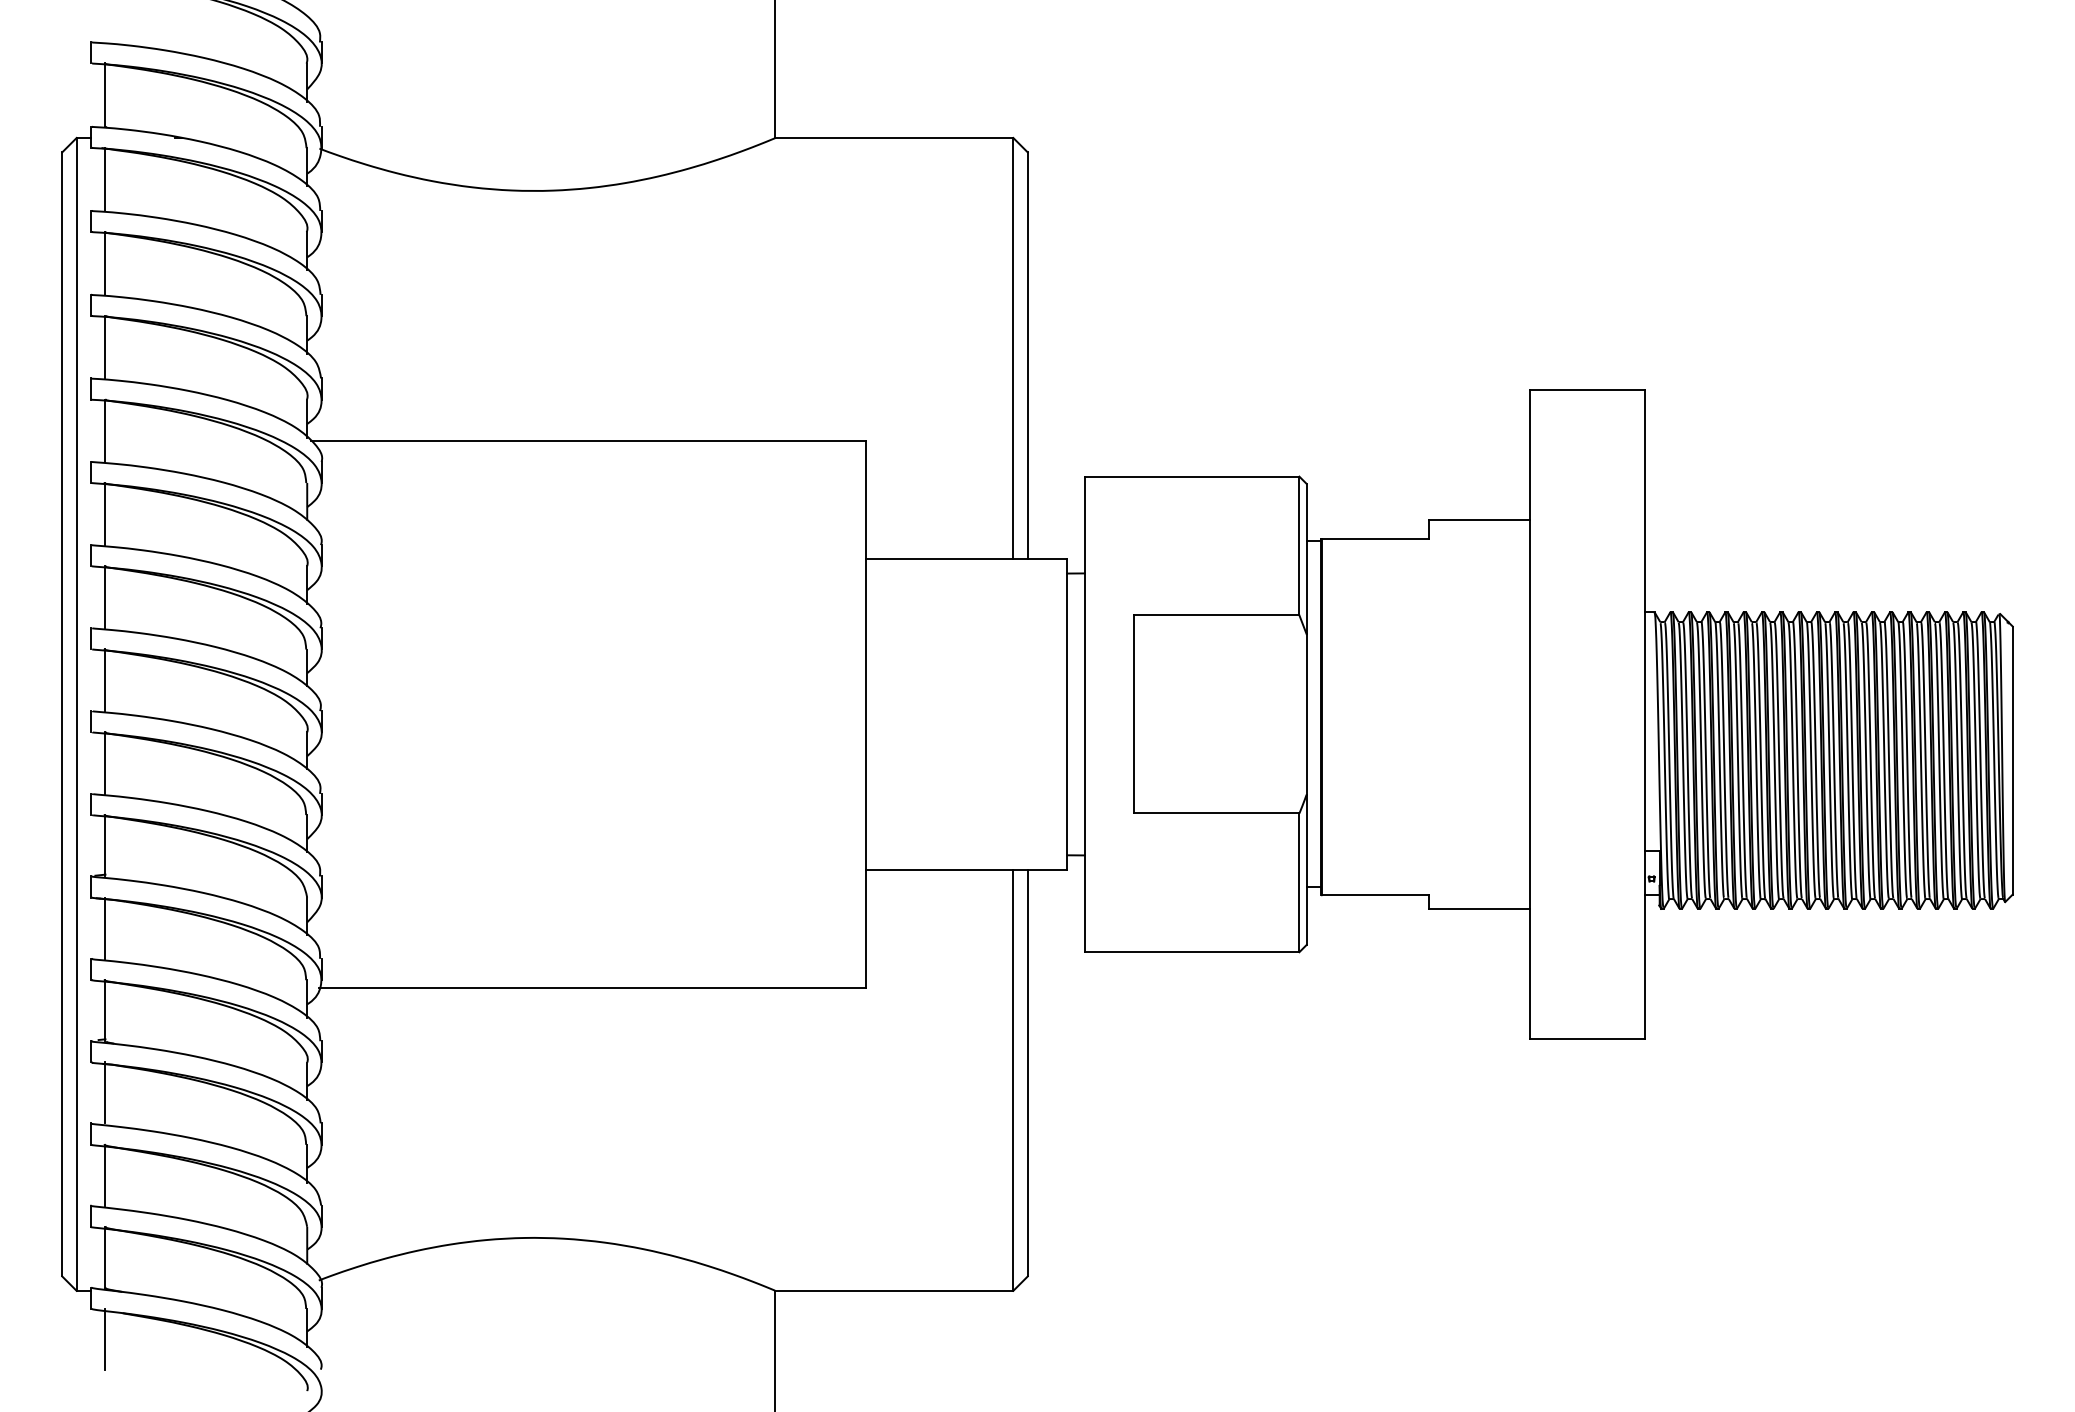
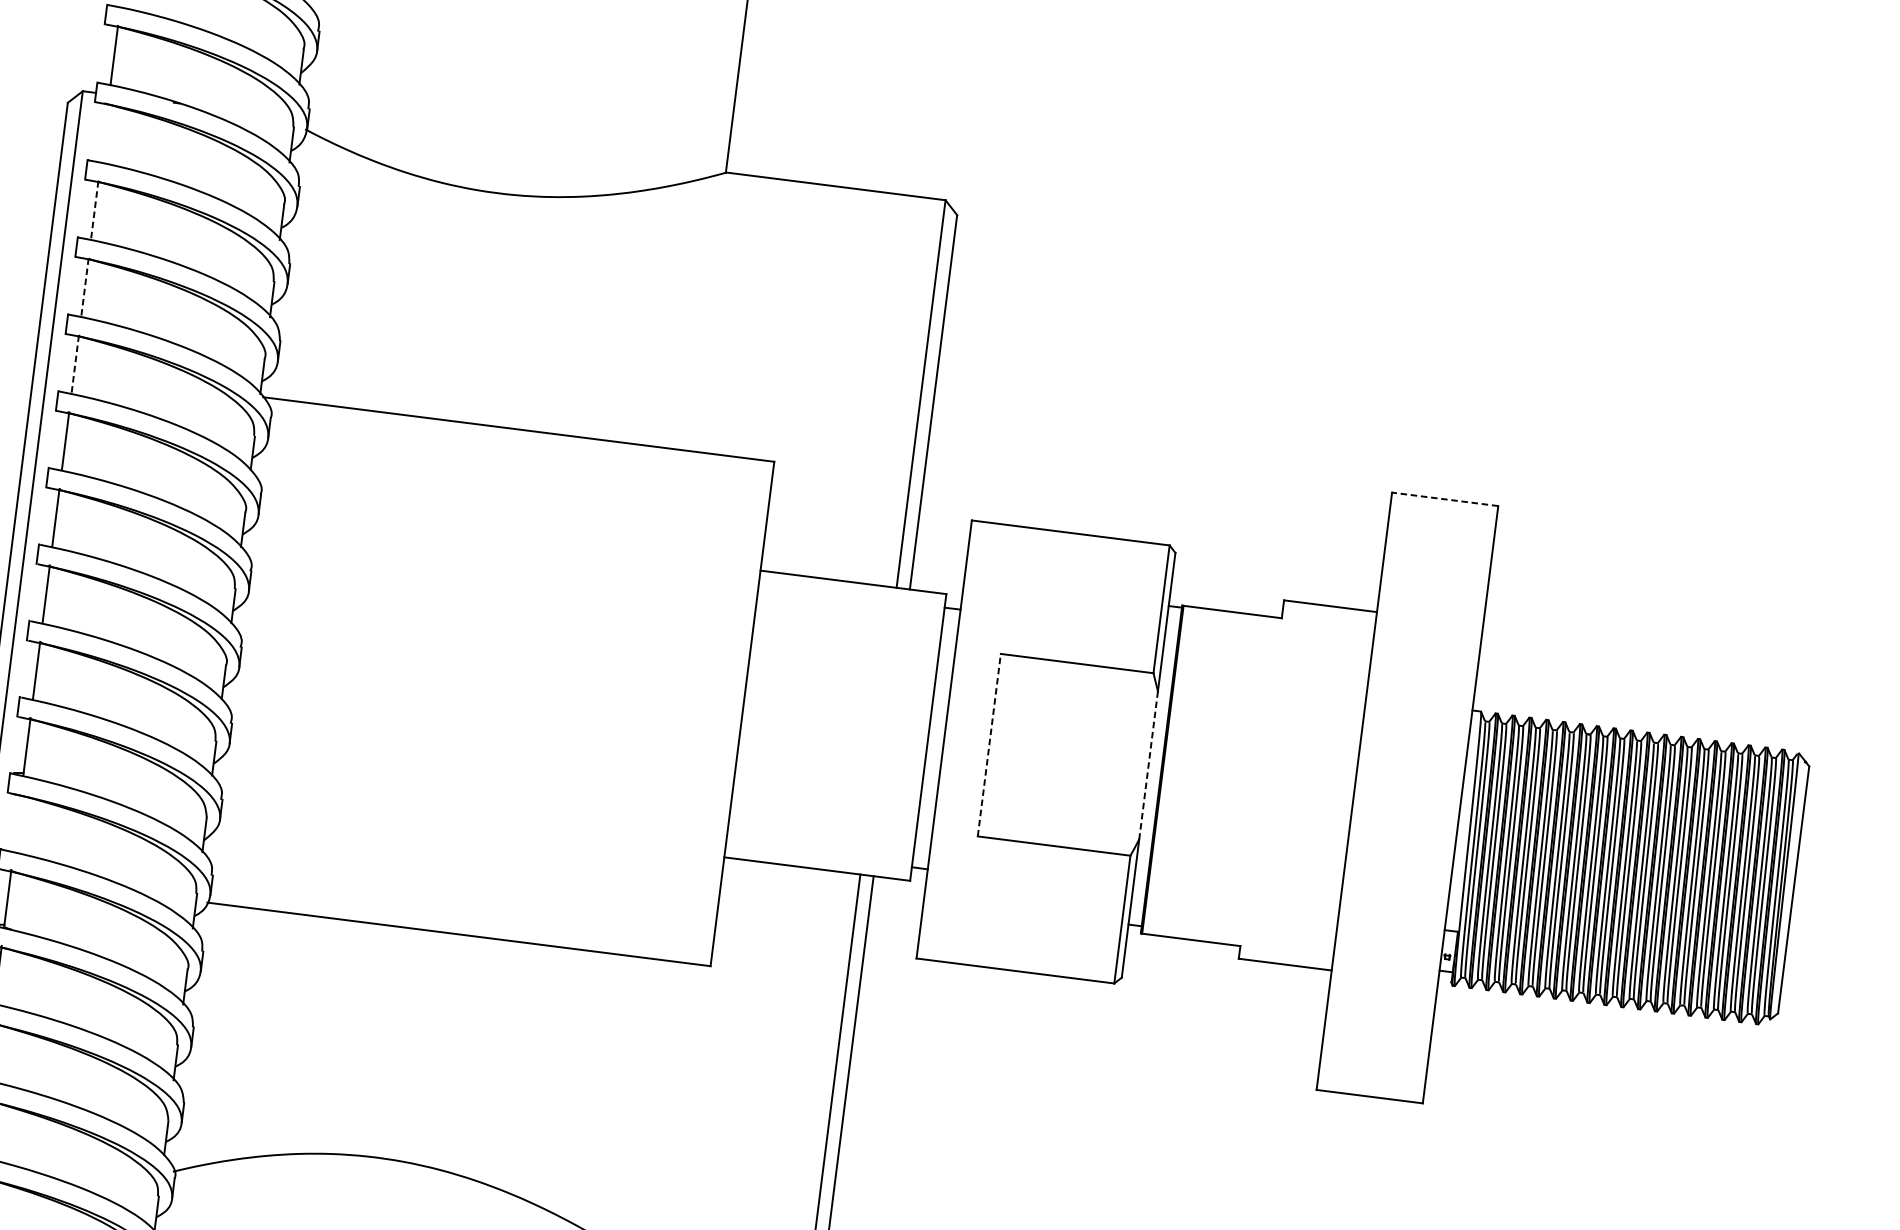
line: (105, 178) -> (104, 131), removed
line: (105, 263) -> (94, 210), solid -> dashed
line: (105, 347) -> (84, 287), solid -> dashed
line: (1587, 390) -> (1445, 499), solid -> dashed
line: (105, 431) -> (75, 364), solid -> dashed
line: (1133, 713) -> (989, 744), solid -> dashed
line: (1306, 714) -> (1148, 765), solid -> dashed
line: (105, 927) -> (17, 821), removed

